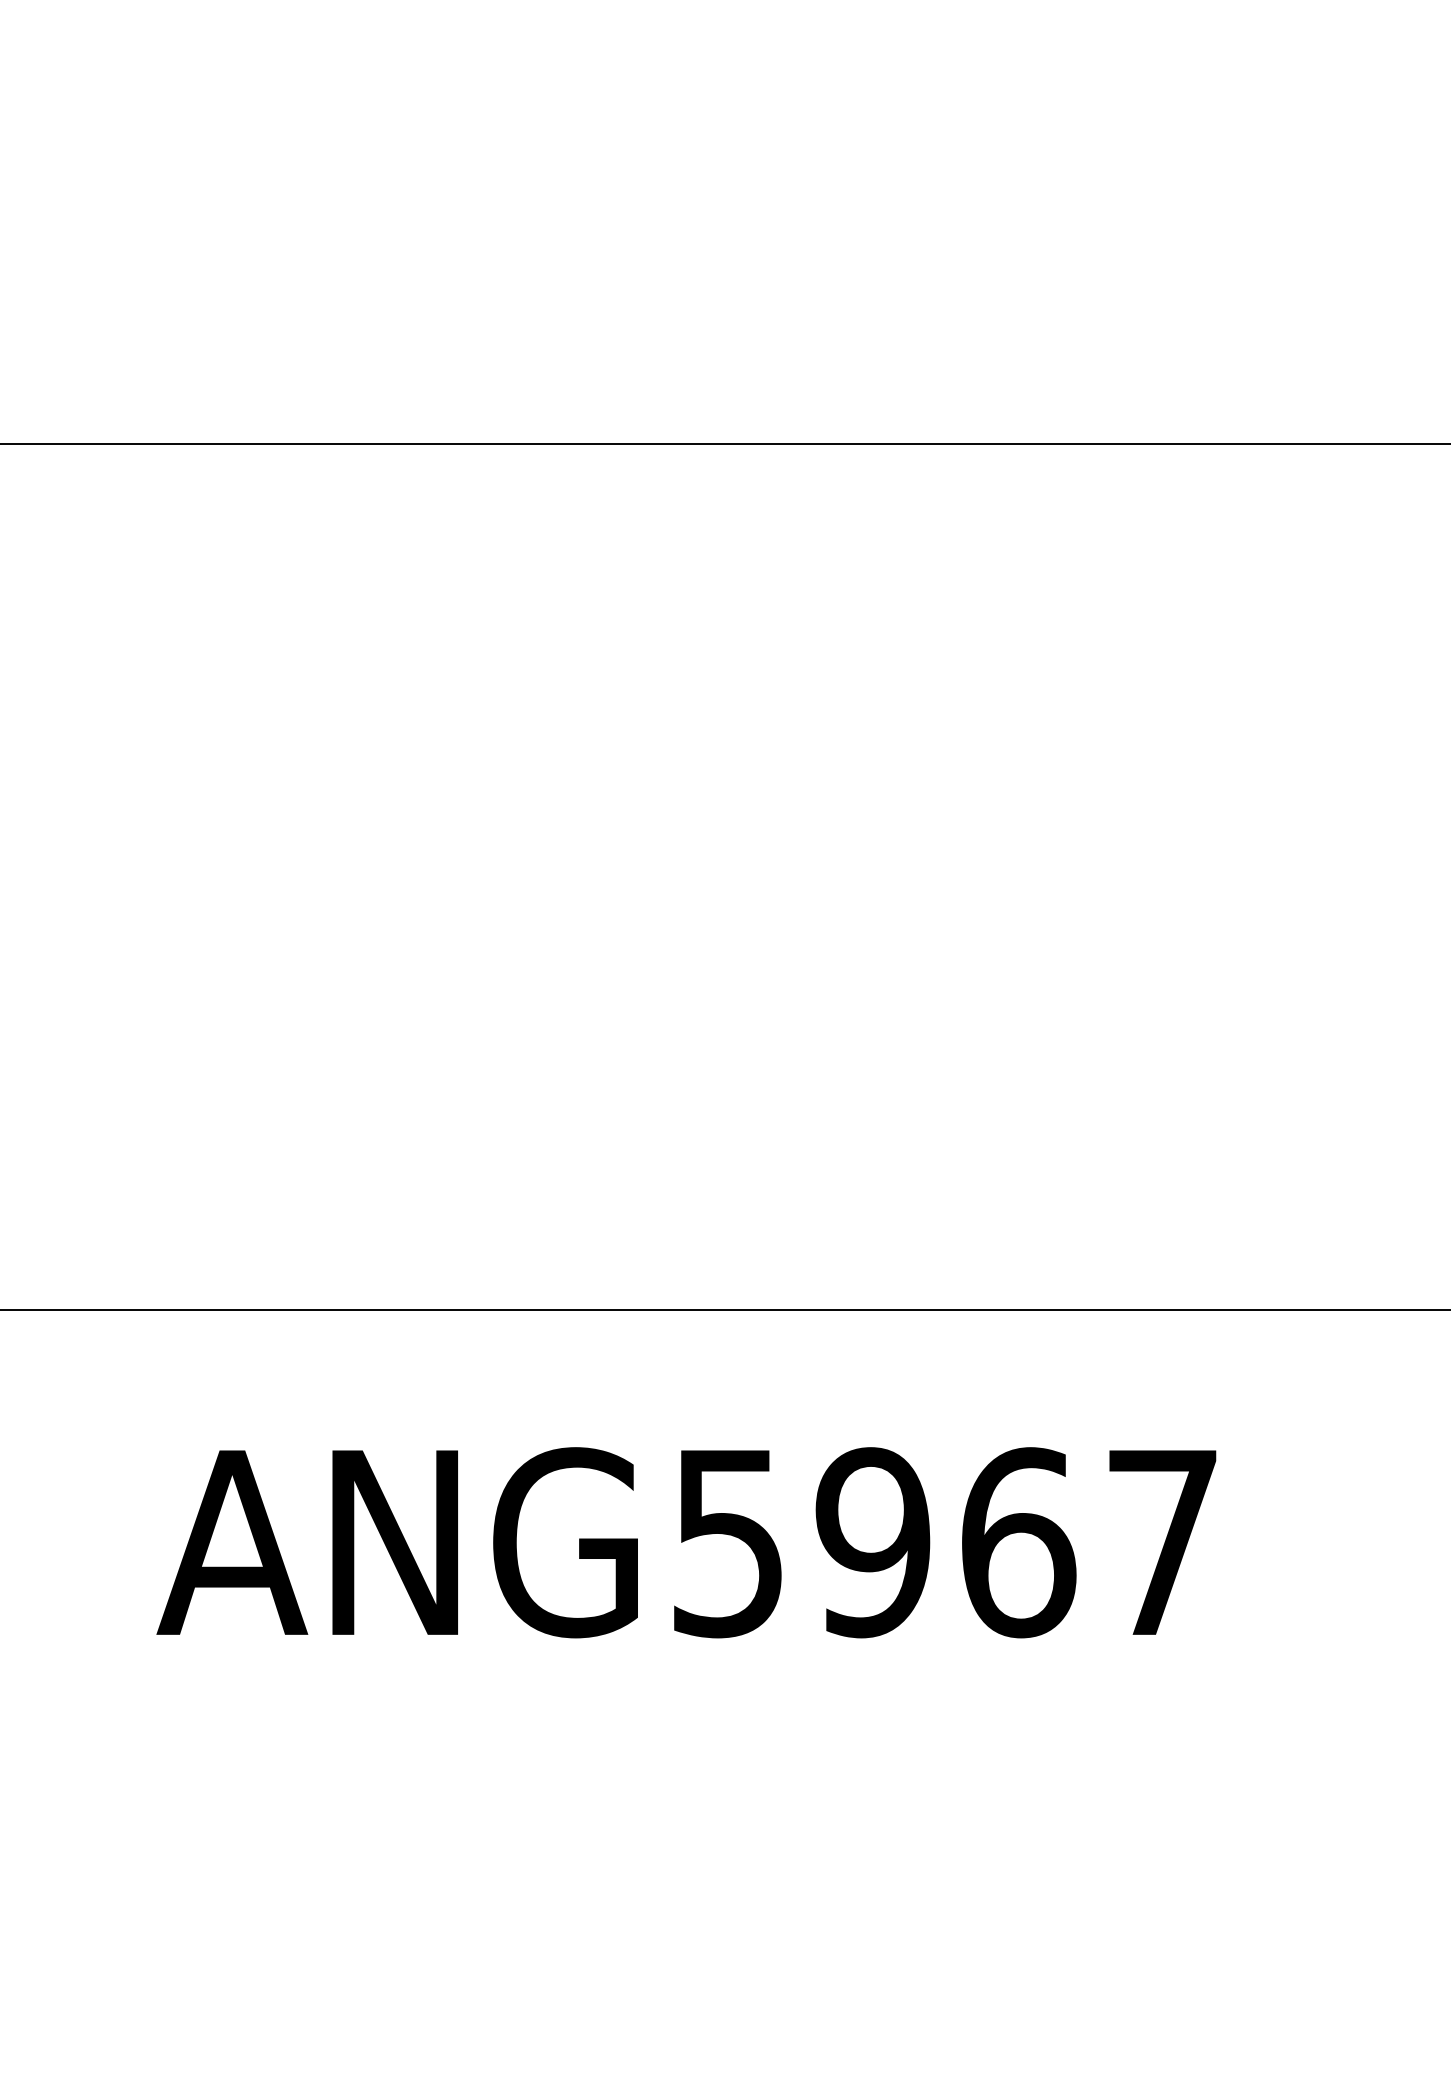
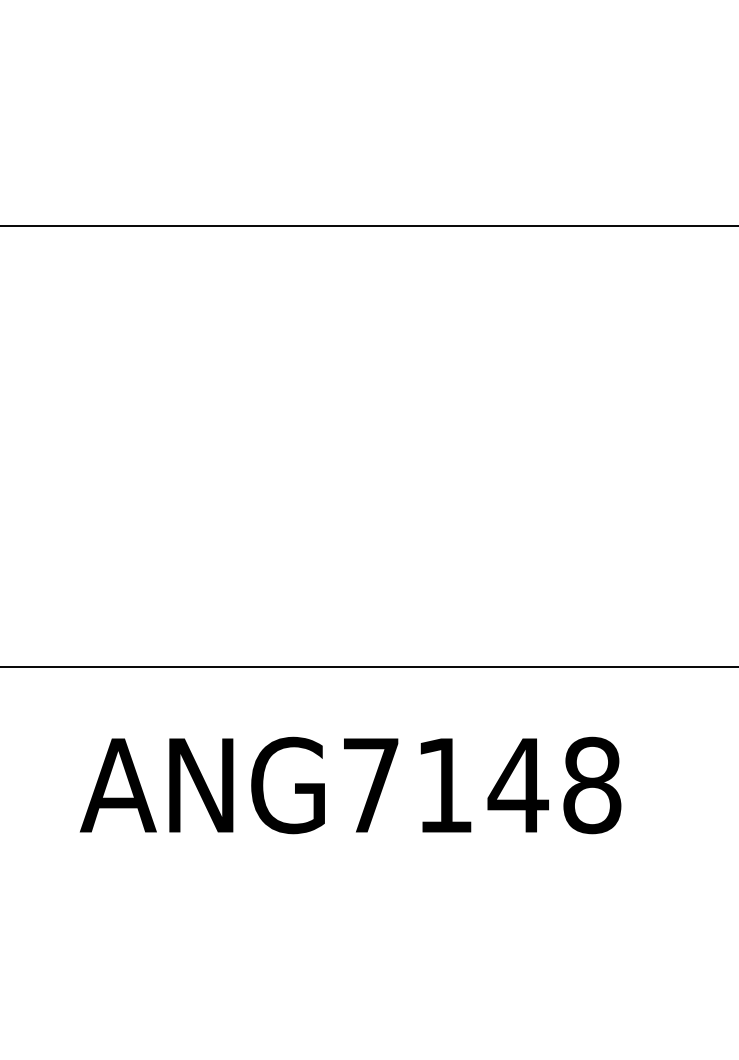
text: (947, 1542) -> (482, 785), ANG5967 -> ANG7148

